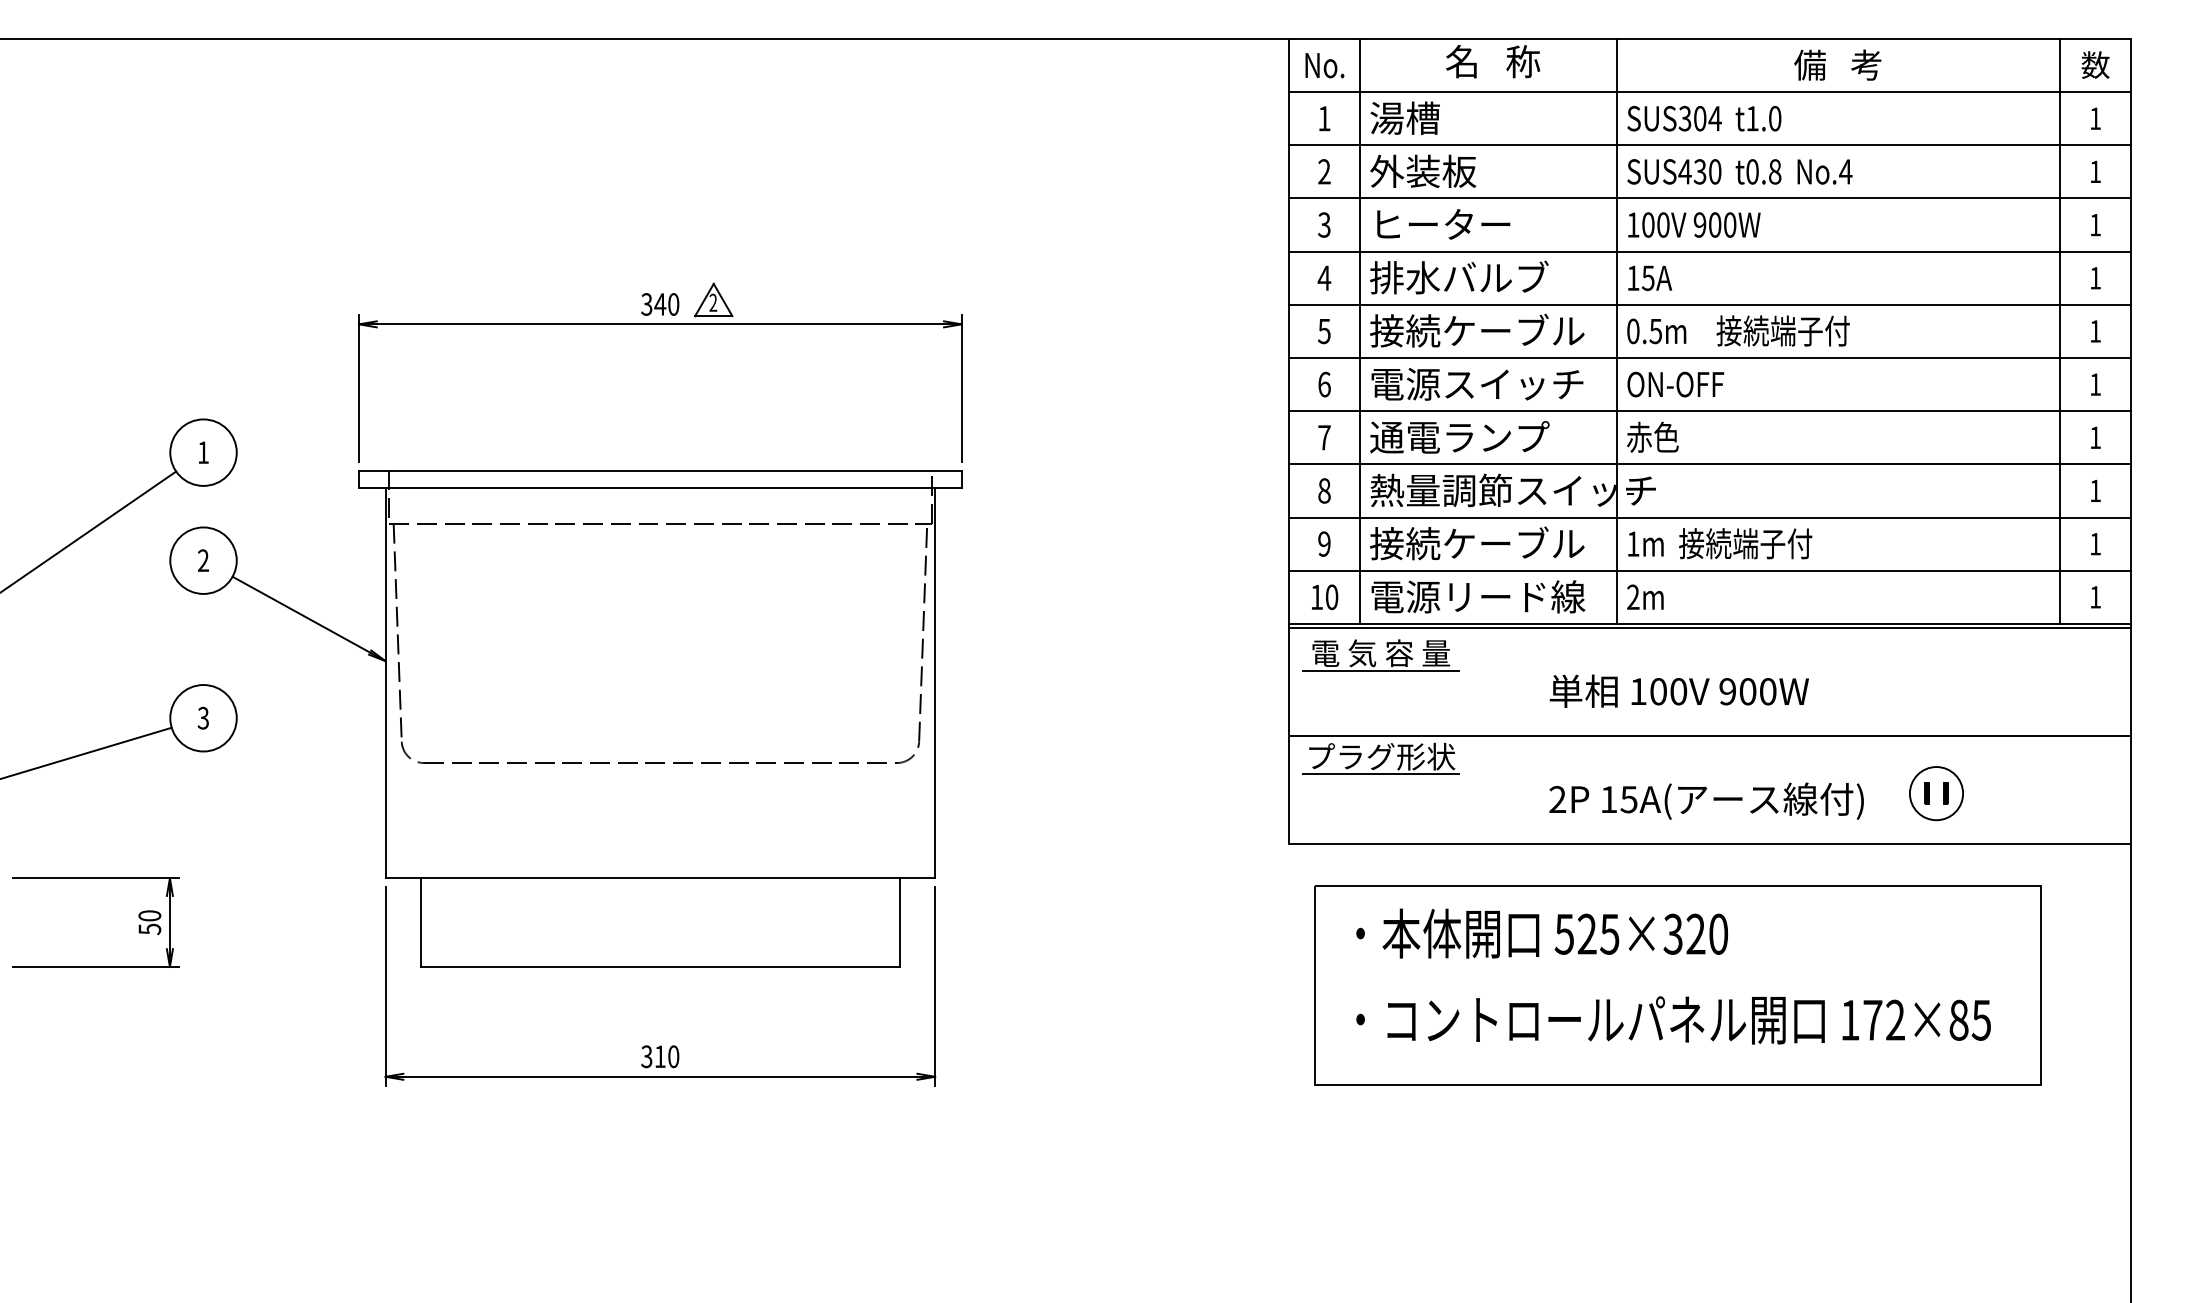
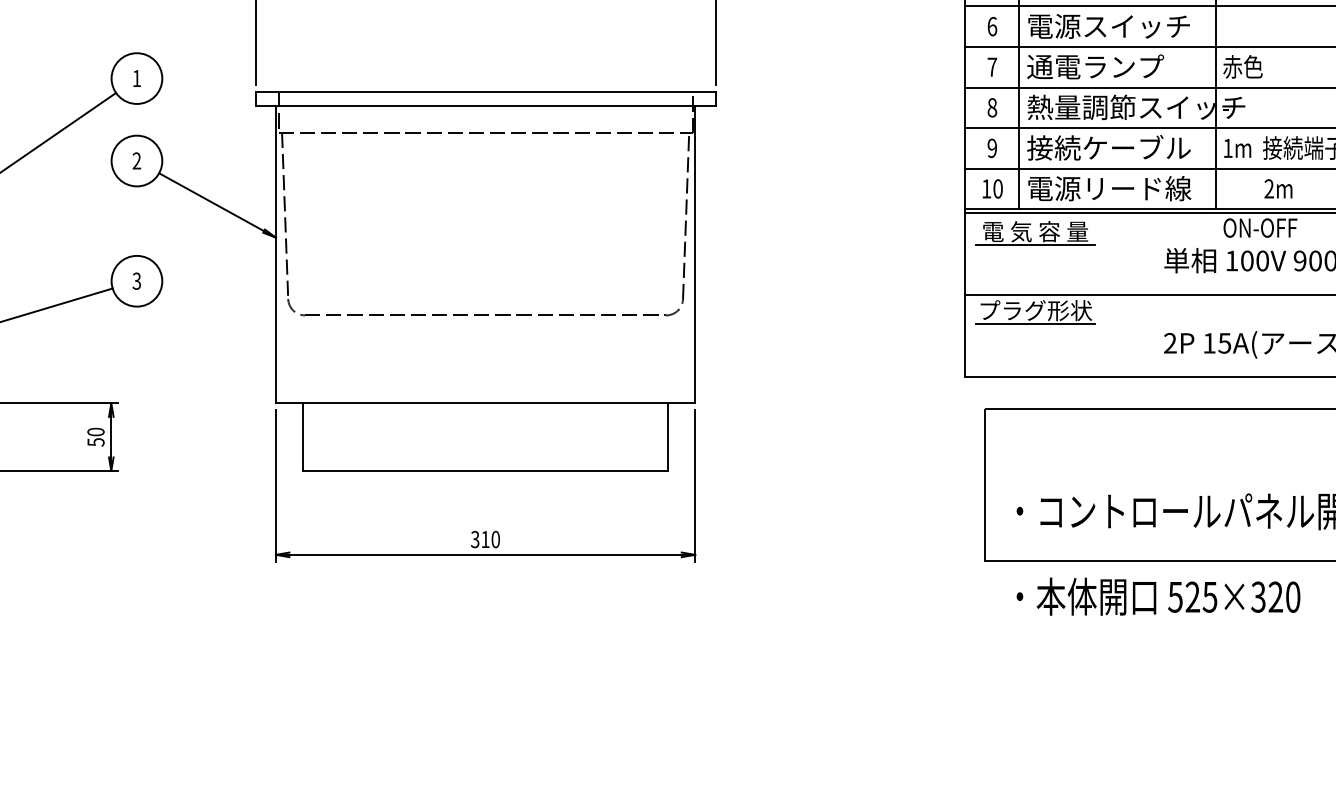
text: (1675, 384) -> (1260, 228), moved
text: (1645, 596) -> (1278, 188), moved
text: (1541, 933) -> (1157, 596), moved

